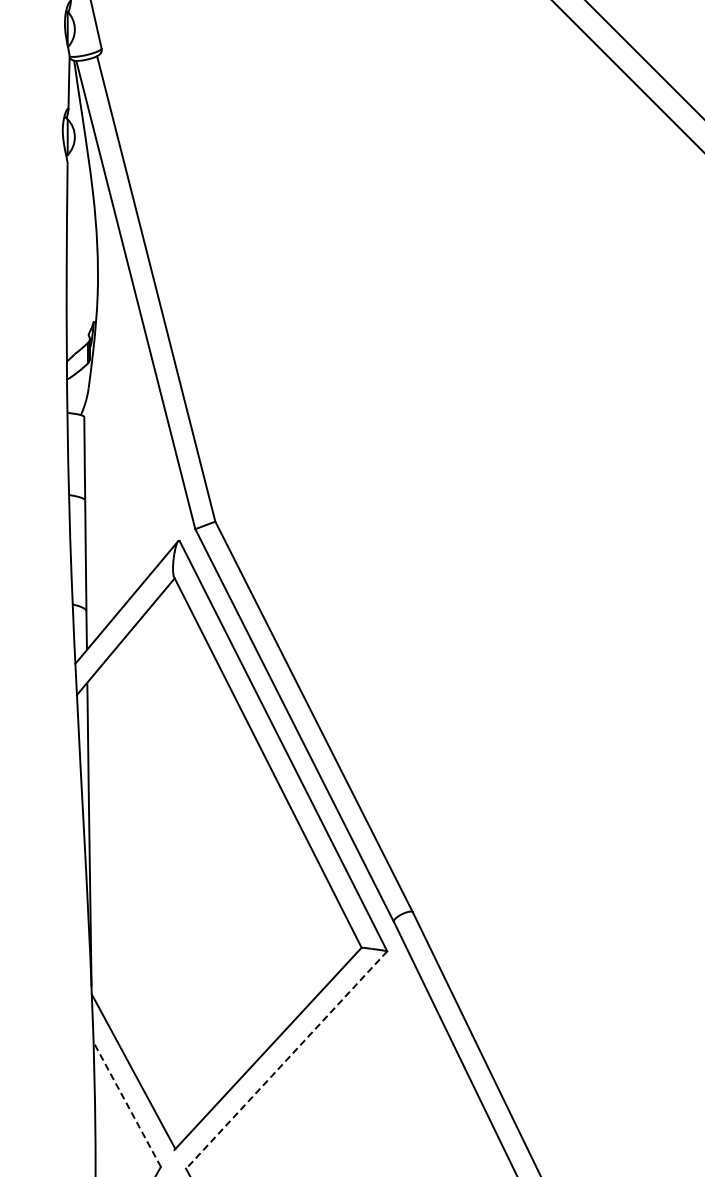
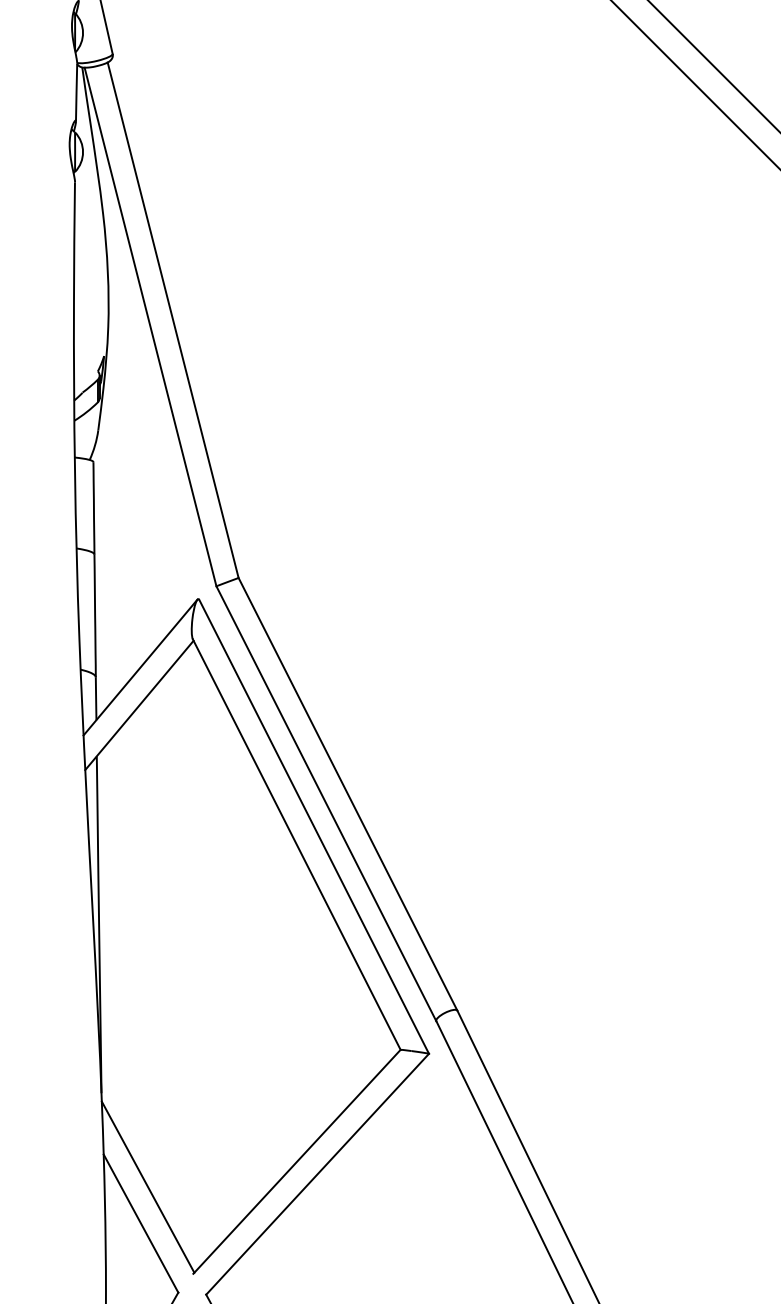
line: (286, 1060) -> (317, 1174), dashed -> solid
line: (127, 1104) -> (141, 1223), dashed -> solid

